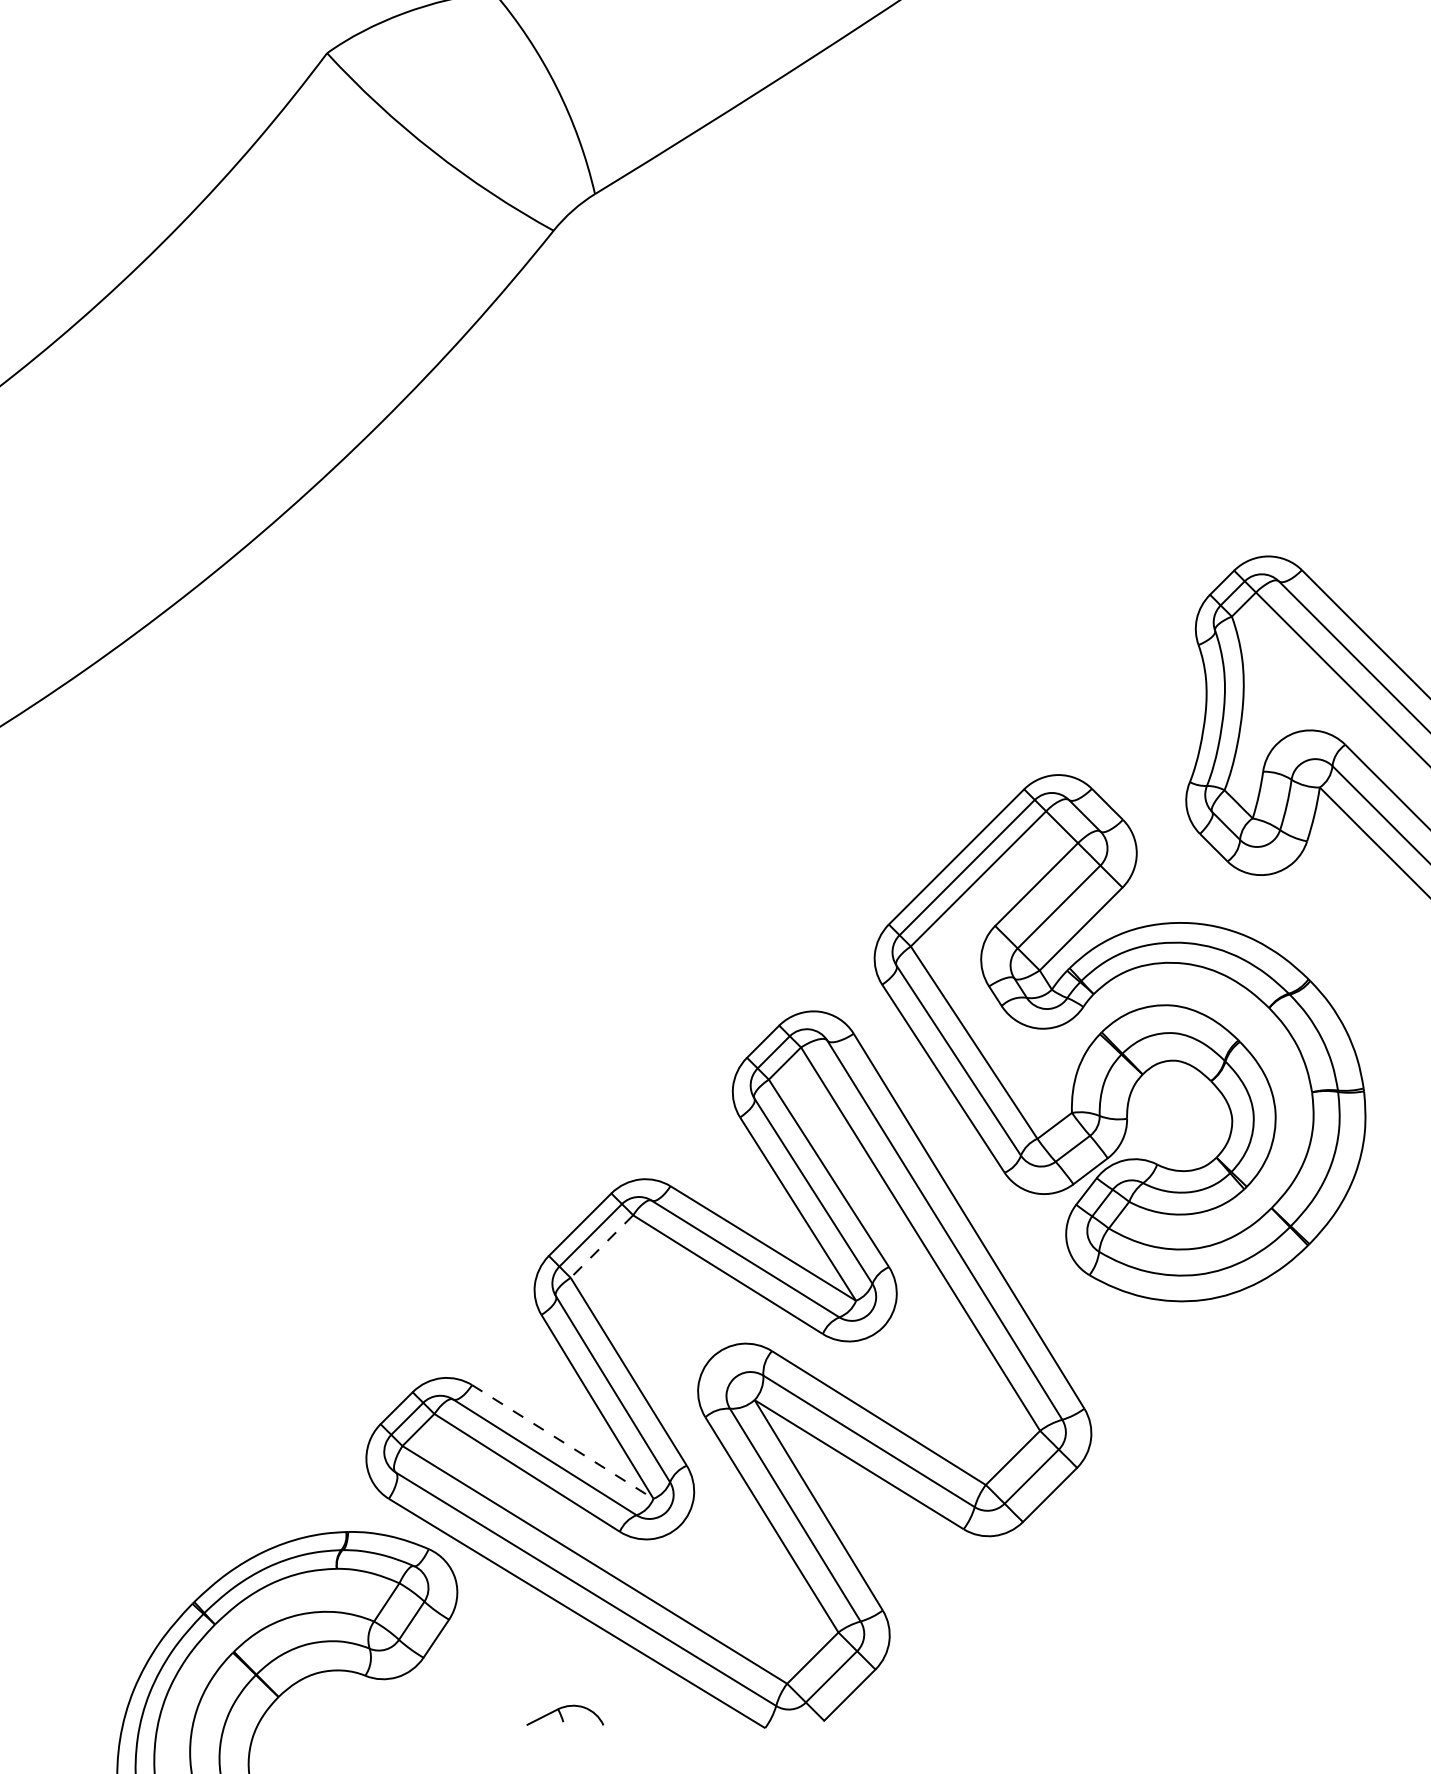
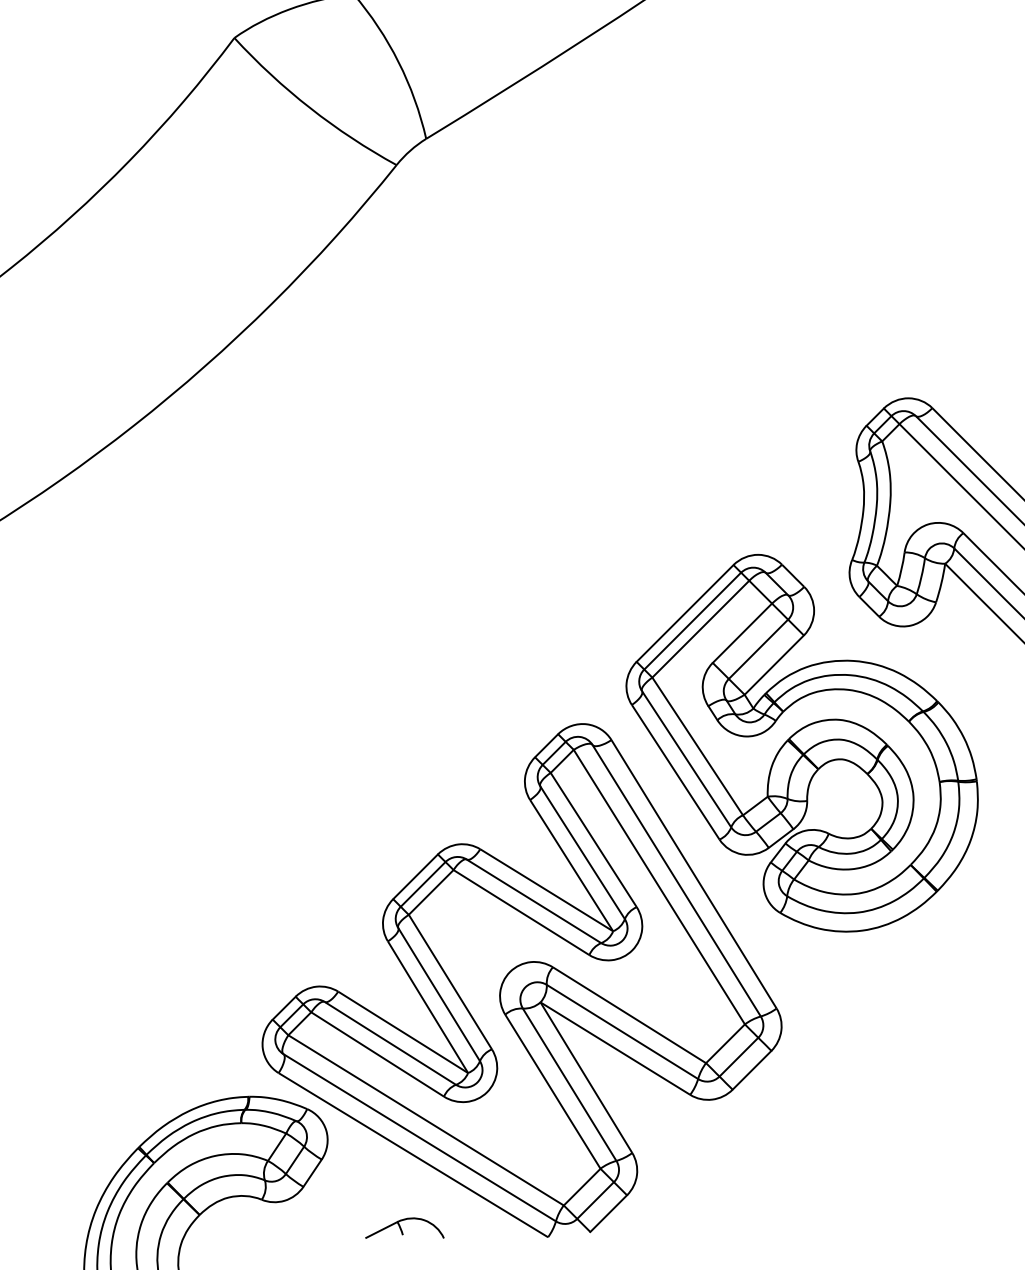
line: (601, 1246) -> (430, 892), dashed -> solid
line: (562, 1441) -> (402, 1032), dashed -> solid
part: (565, 1714) -> (405, 1227), size x1.43

